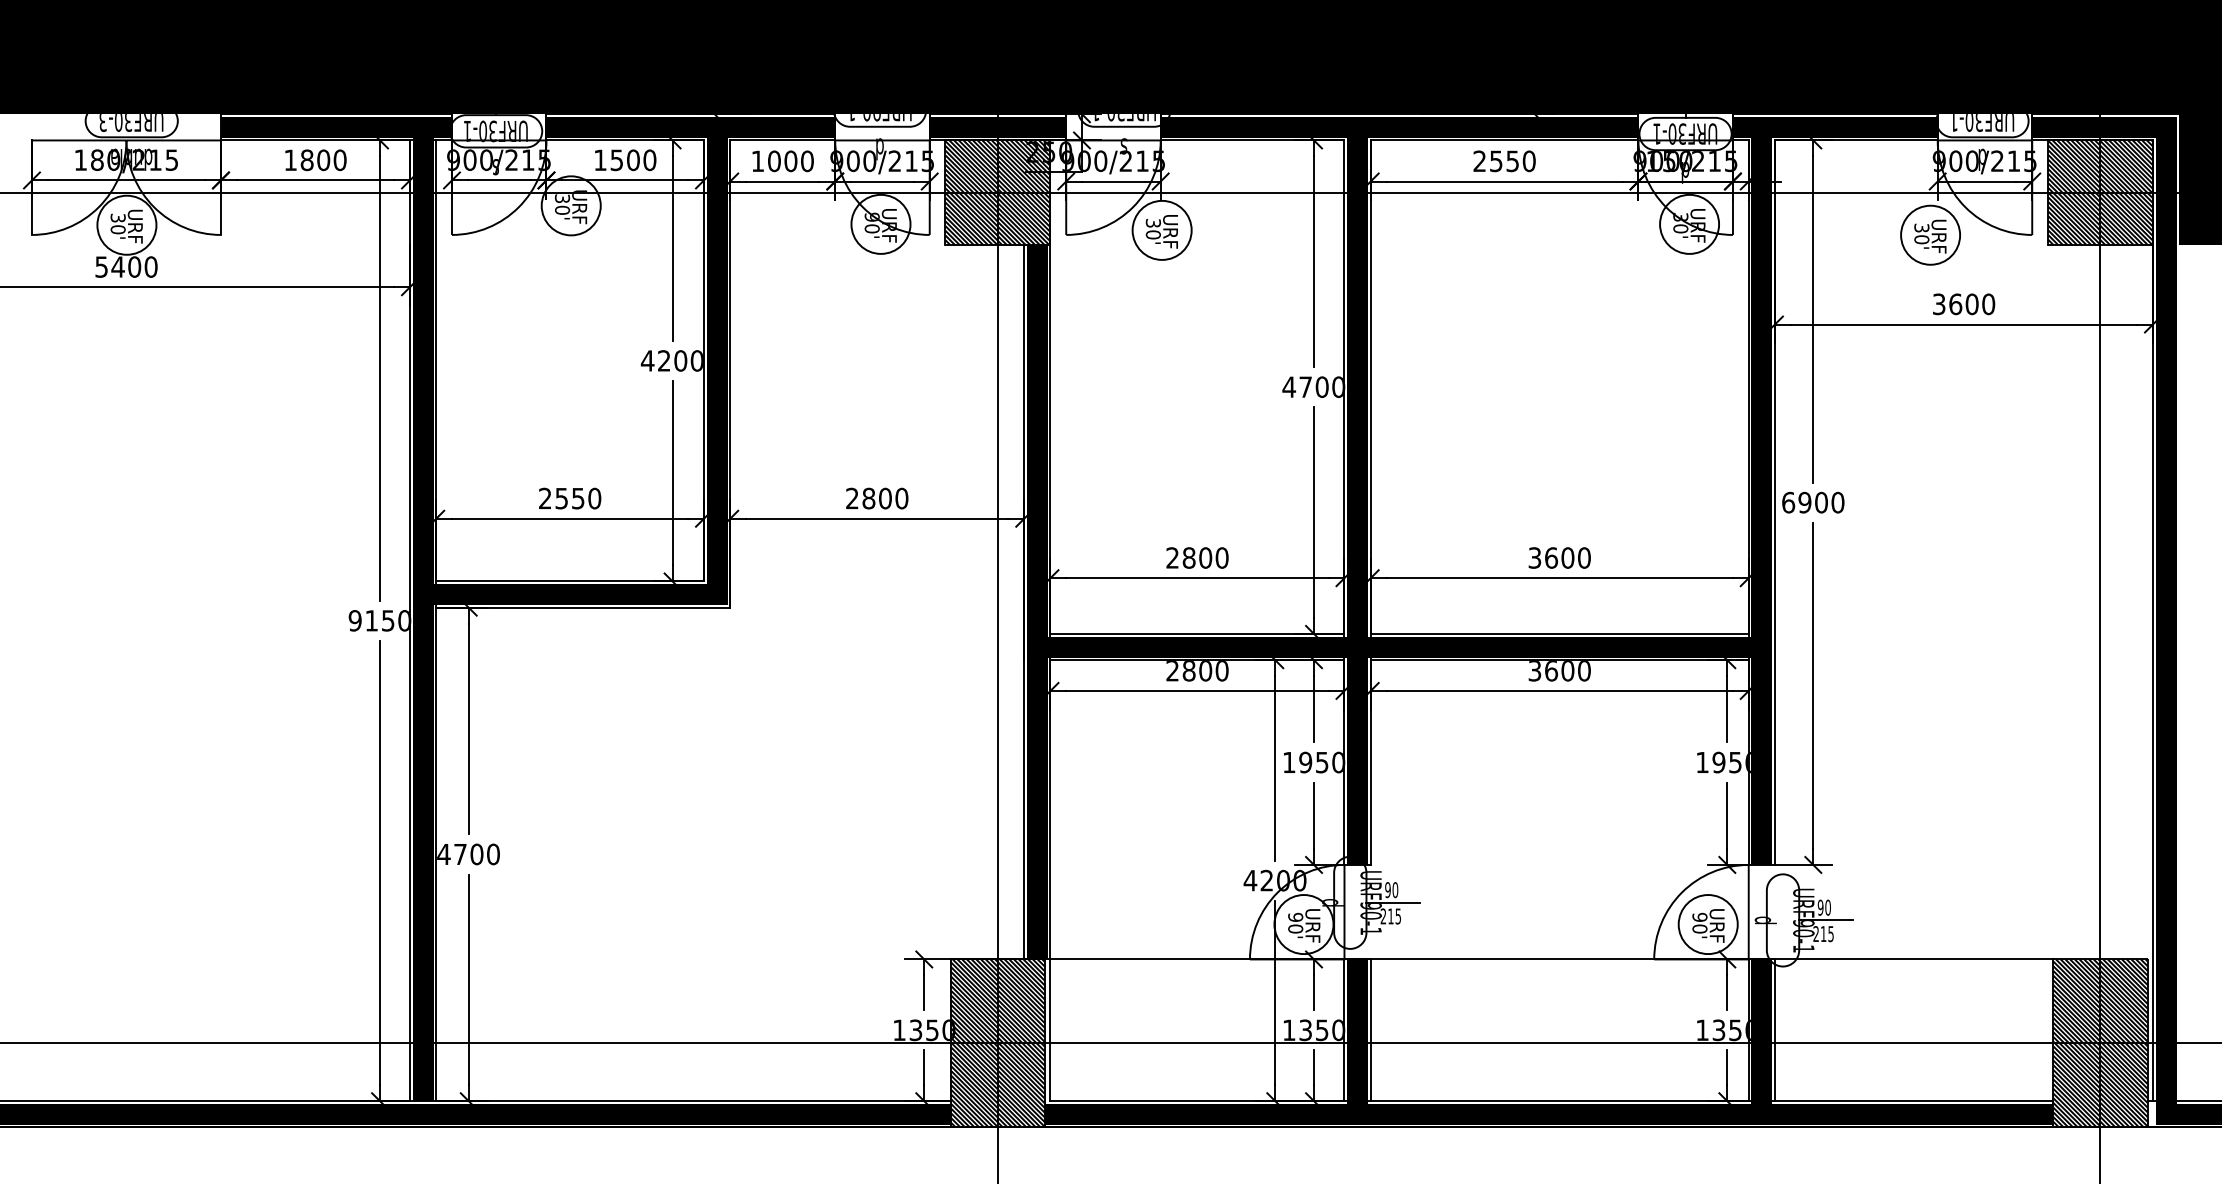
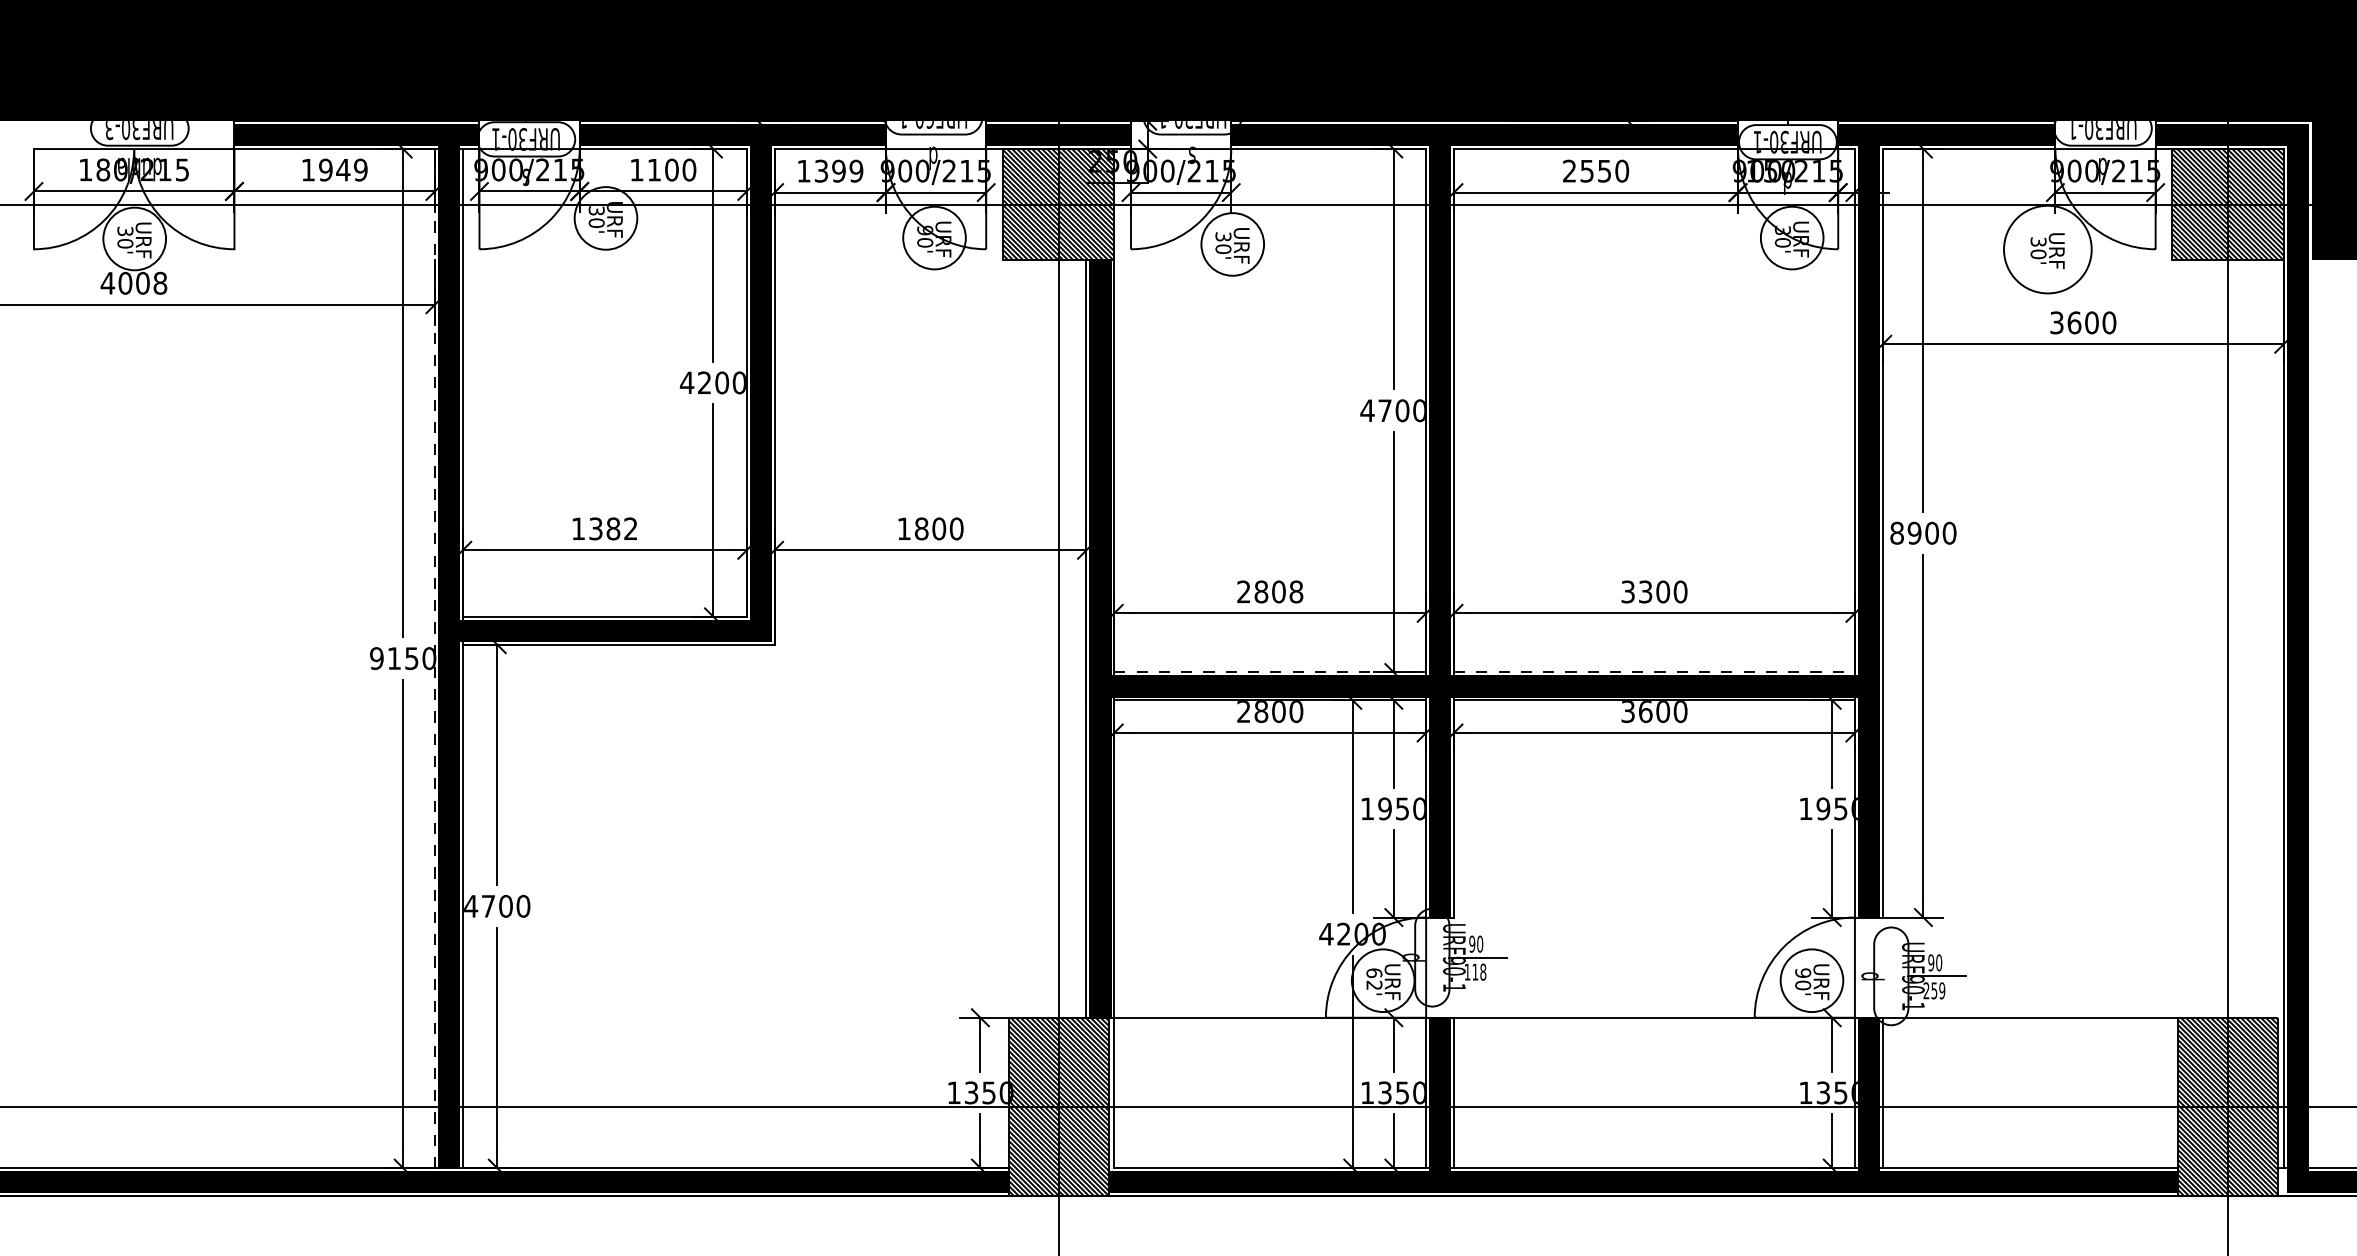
text: (876, 117) -> (929, 124), URF90-1 -> URF60-1
text: (323, 160) -> (343, 170), 1800 -> 1949
text: (616, 160) -> (653, 170), 1500 -> 1100
text: (790, 161) -> (838, 171), 1000 -> 1399
circle: (1930, 234) -> (2047, 248), size x1.4
text: (125, 266) -> (133, 282), 5400 -> 4008
text: (852, 497) -> (904, 527), 2800 -> 1800
text: (570, 498) -> (605, 528), 2550 -> 1382
text: (1788, 502) -> (1897, 533), 6900 -> 8900
text: (1221, 557) -> (1295, 591), 2800 -> 2808
text: (1551, 557) -> (1645, 591), 3600 -> 3300
line: (409, 620) -> (434, 658), solid -> dashed
line: (1197, 633) -> (1270, 672), solid -> dashed
line: (1559, 633) -> (1654, 672), solid -> dashed
text: (1390, 916) -> (1474, 972), 215 -> 118
text: (1295, 922) -> (1374, 978), 90' -> 62'
text: (1826, 934) -> (1937, 991), 215 -> 259

